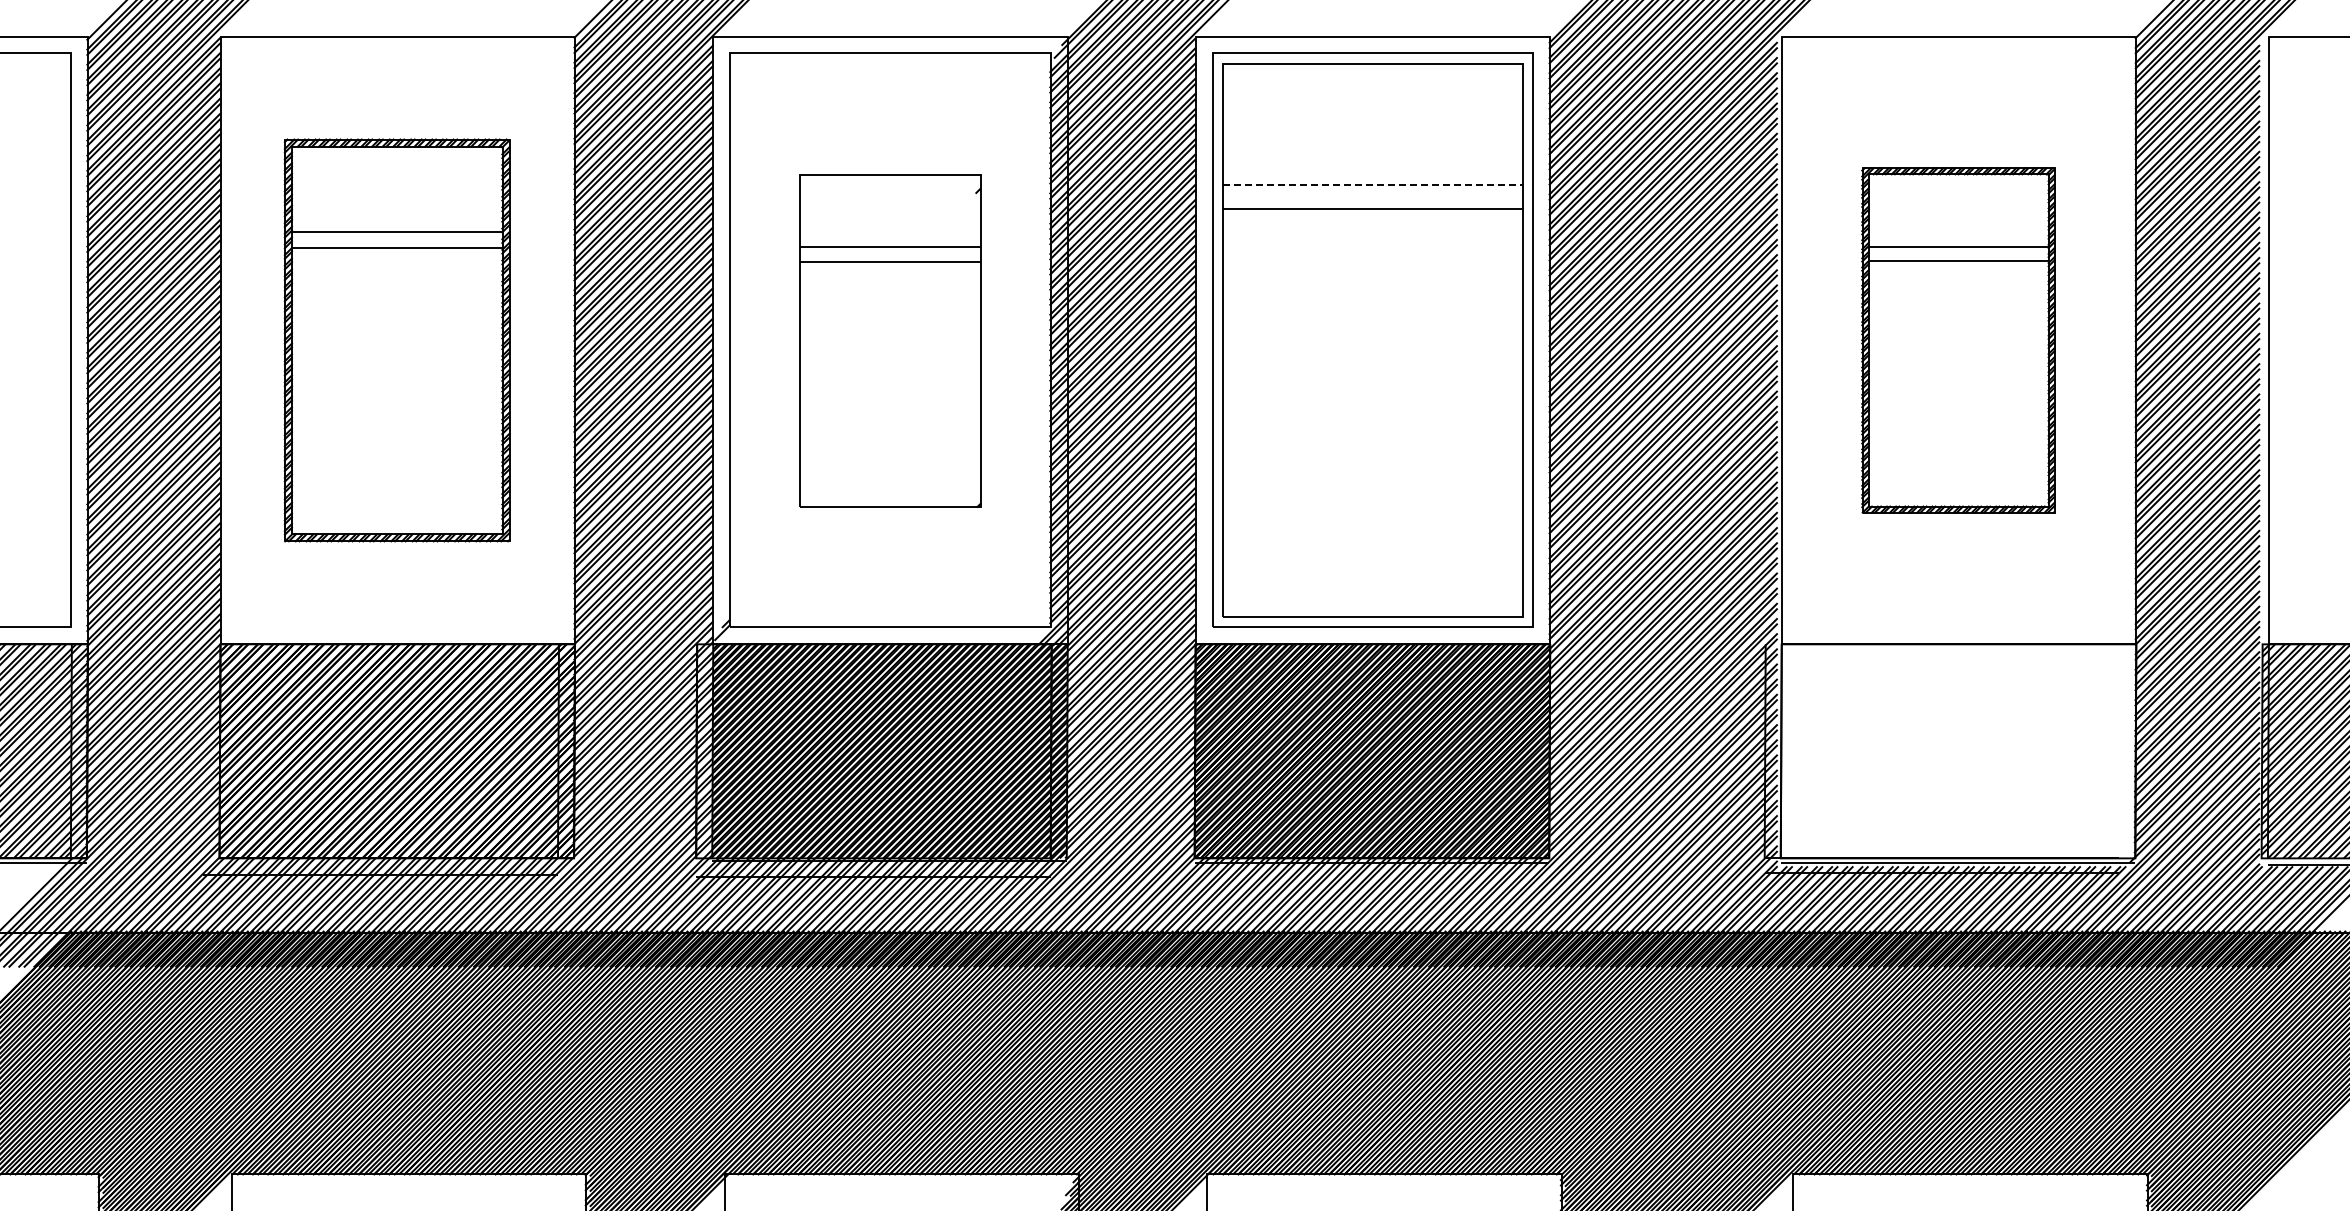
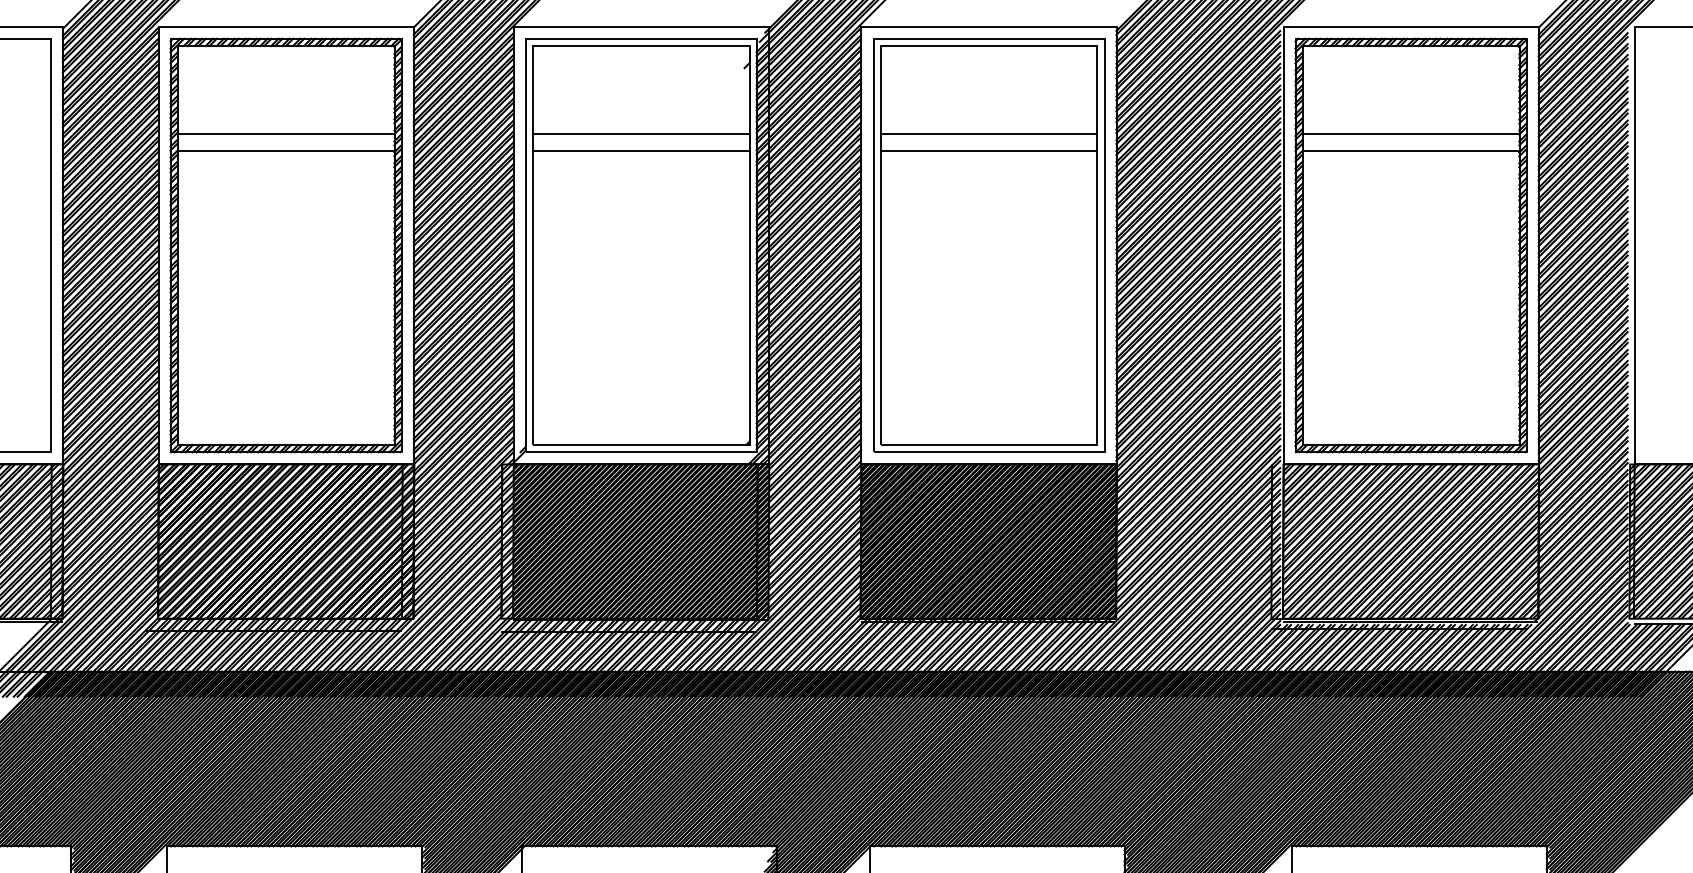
line: (1373, 185) -> (989, 133), dashed -> solid
part: (396, 340) -> (285, 245), size x1.43
part: (890, 340) -> (641, 245), size x1.67
part: (1958, 340) -> (1411, 245), size x1.67
hatch: (1958, 751) -> (1411, 541), added

